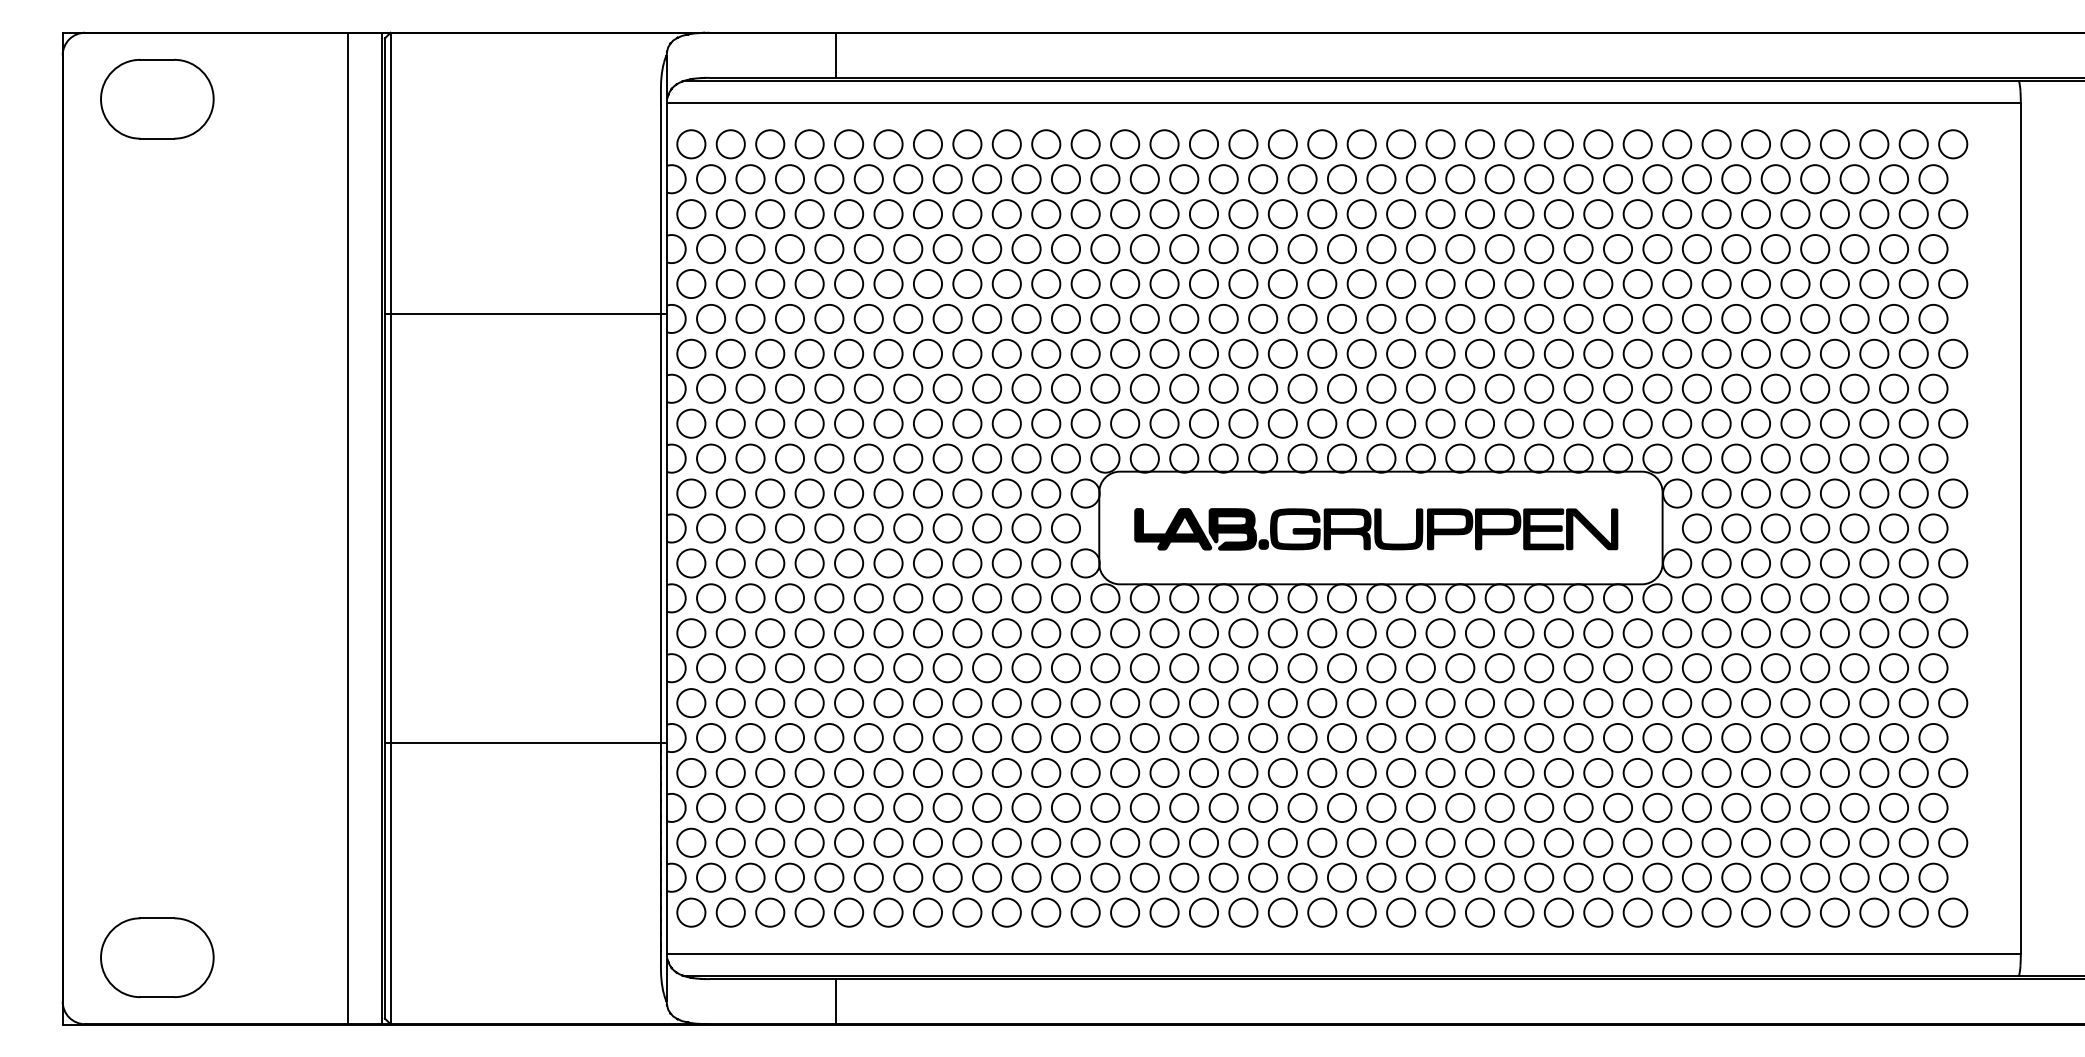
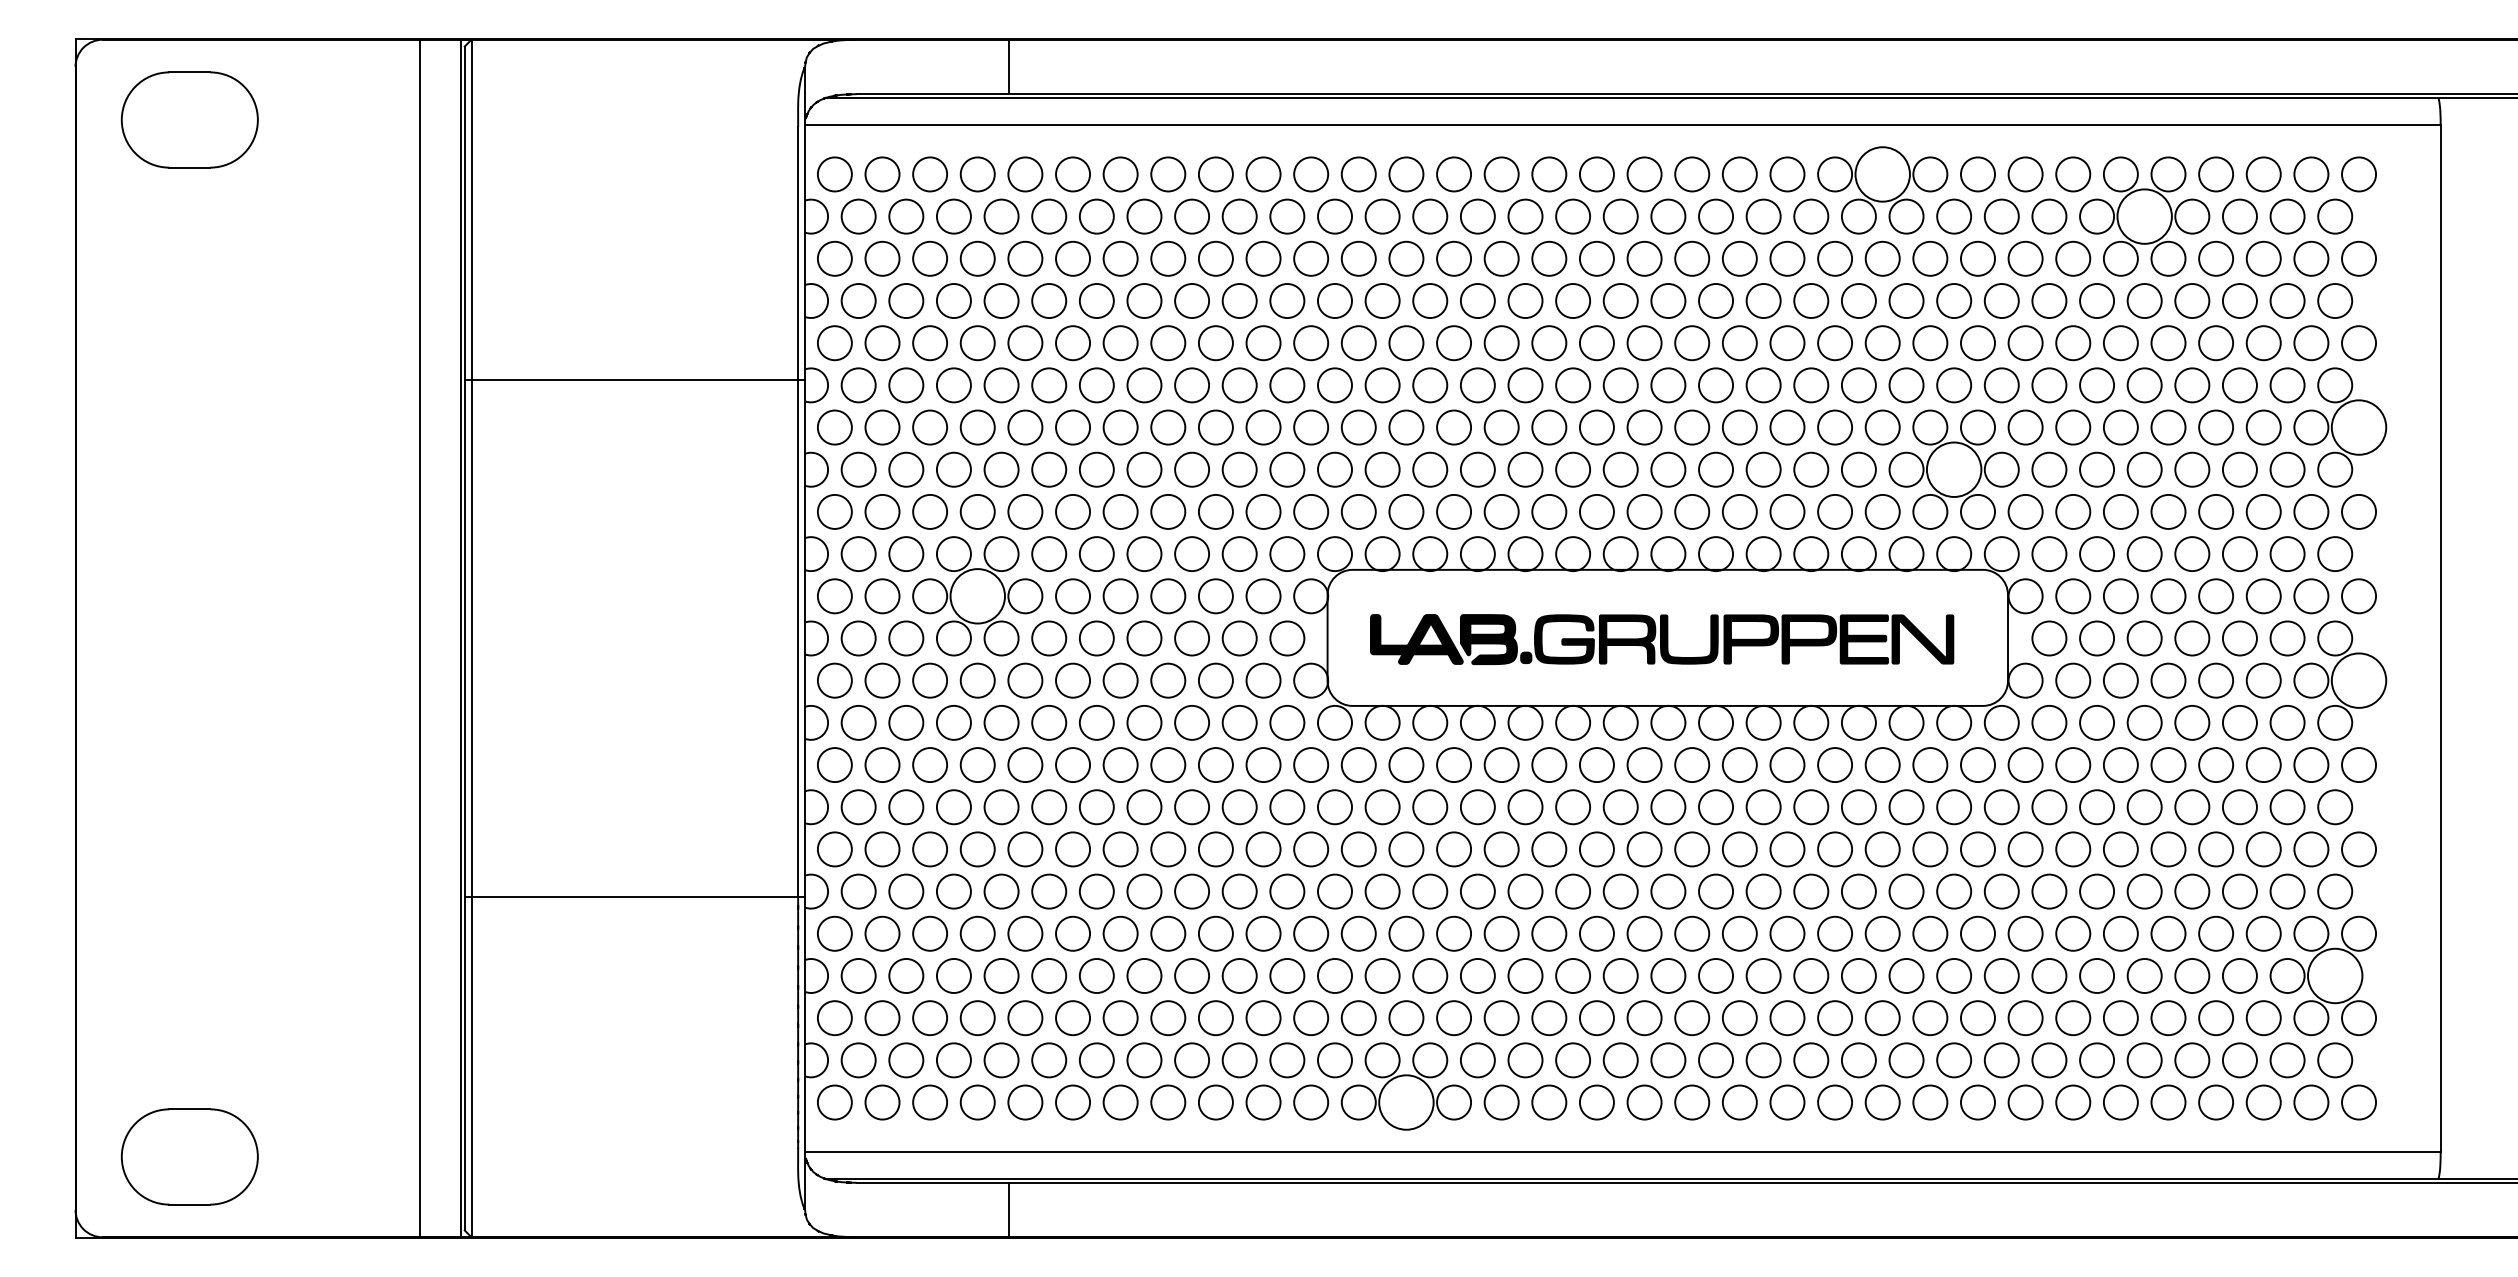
circle: (1558, 144) -> (1882, 174), size x1.6
circle: (1775, 179) -> (2144, 216), size x1.6
circle: (1953, 353) -> (2359, 427), size x1.6
circle: (1618, 388) -> (1954, 469), size x1.6
circle: (809, 493) -> (977, 596), size x1.6
circle: (1953, 563) -> (2359, 680), size x1.6
circle: (1933, 807) -> (2335, 975), size x1.6
circle: (1164, 912) -> (1406, 1102), size x1.6

